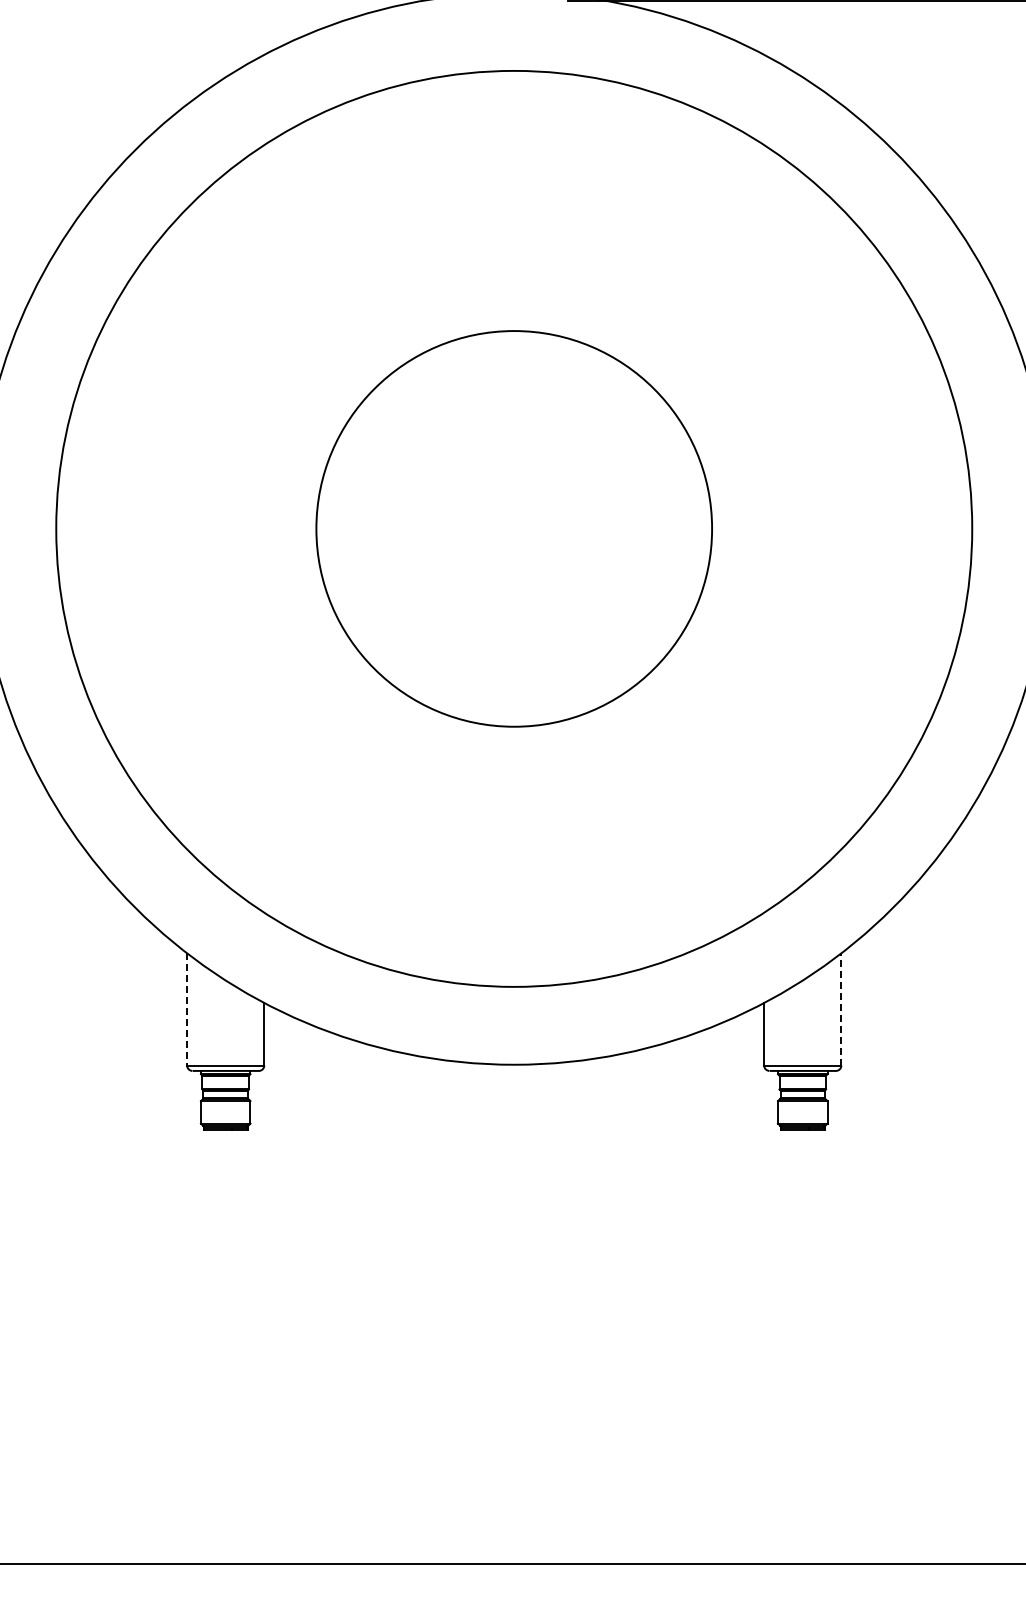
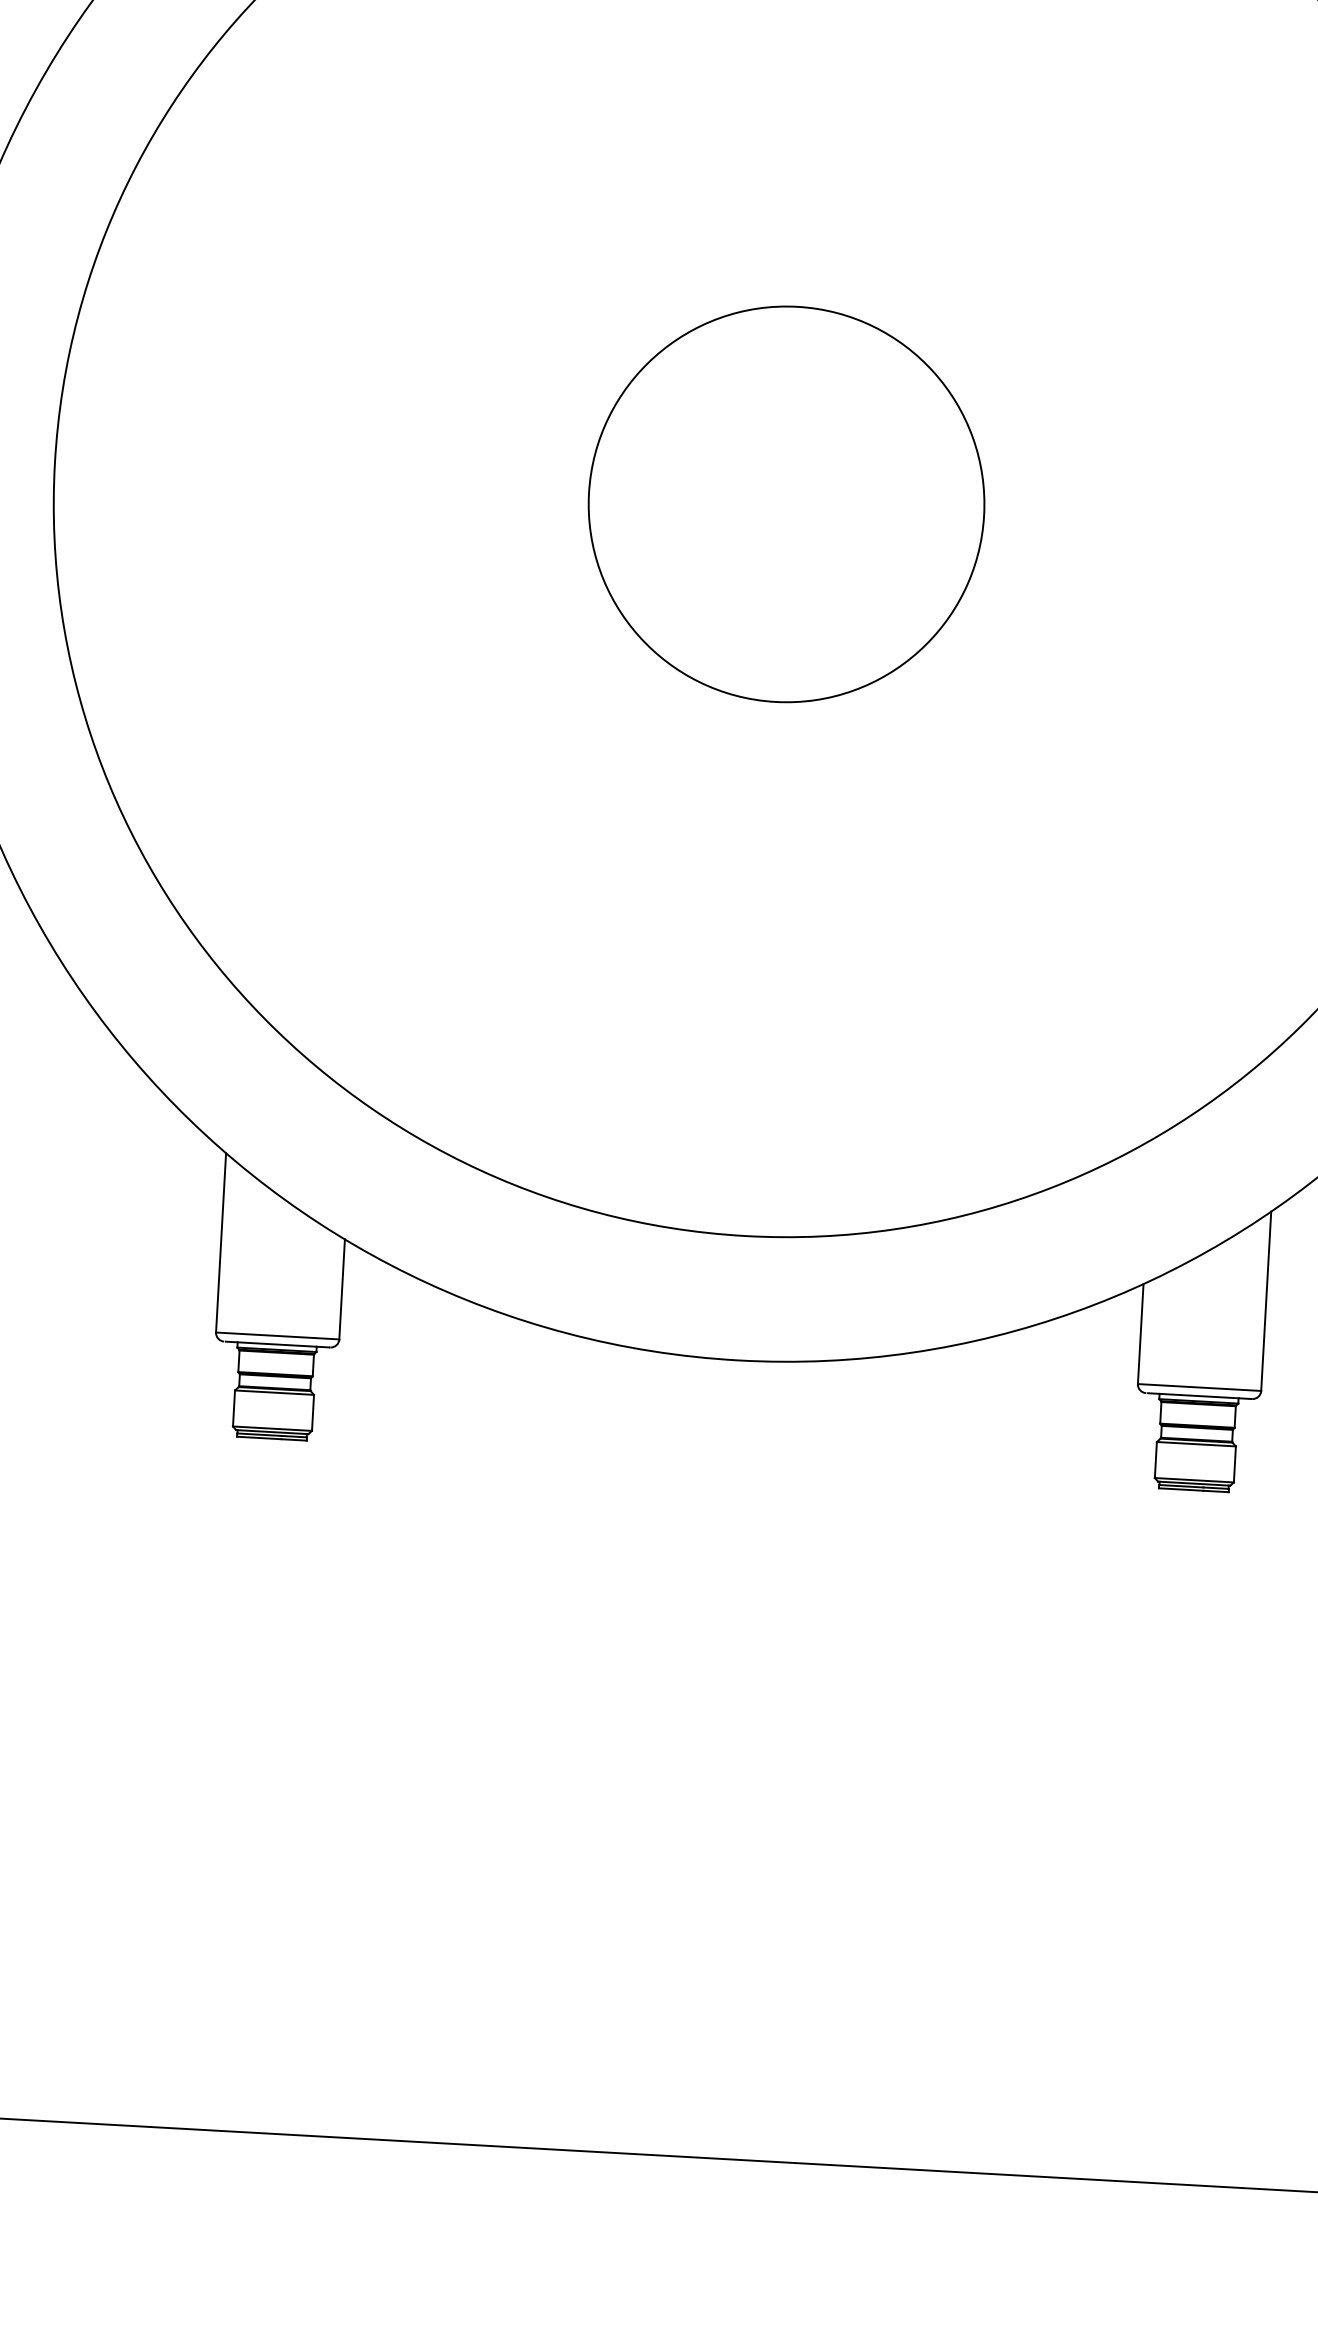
circle: (513, 528) -> (785, 503), size x0.62
line: (841, 1008) -> (1266, 1299), dashed -> solid
line: (187, 1009) -> (221, 1242), dashed -> solid

